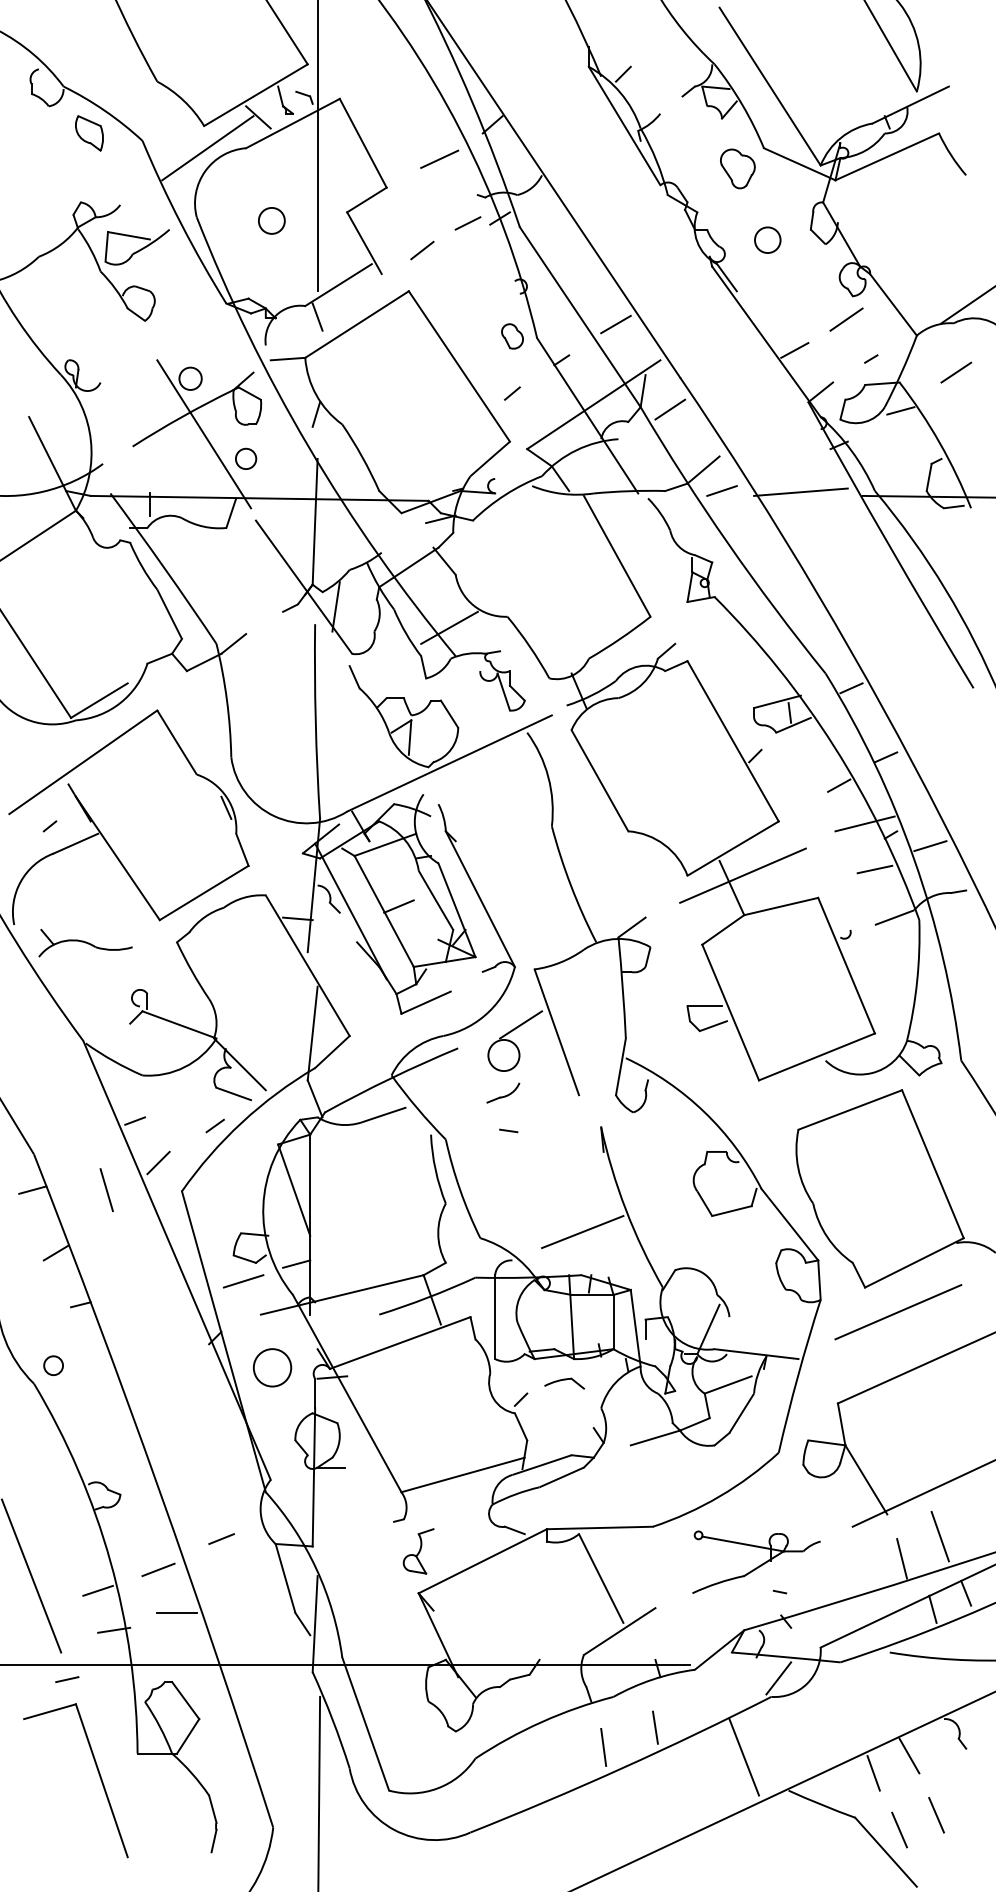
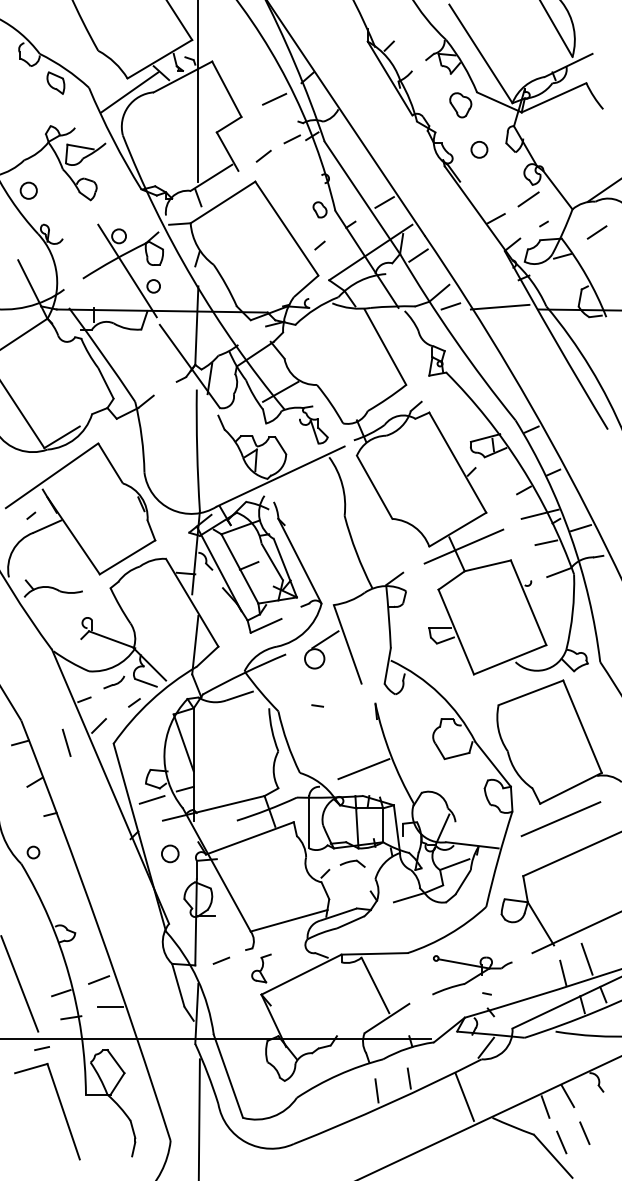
circle: (271, 220) -> (28, 190), moved
part: (503, 1093) -> (114, 682), moved
circle: (272, 1367) -> (170, 853), size x0.71
line: (221, 1538) -> (221, 960), moved

